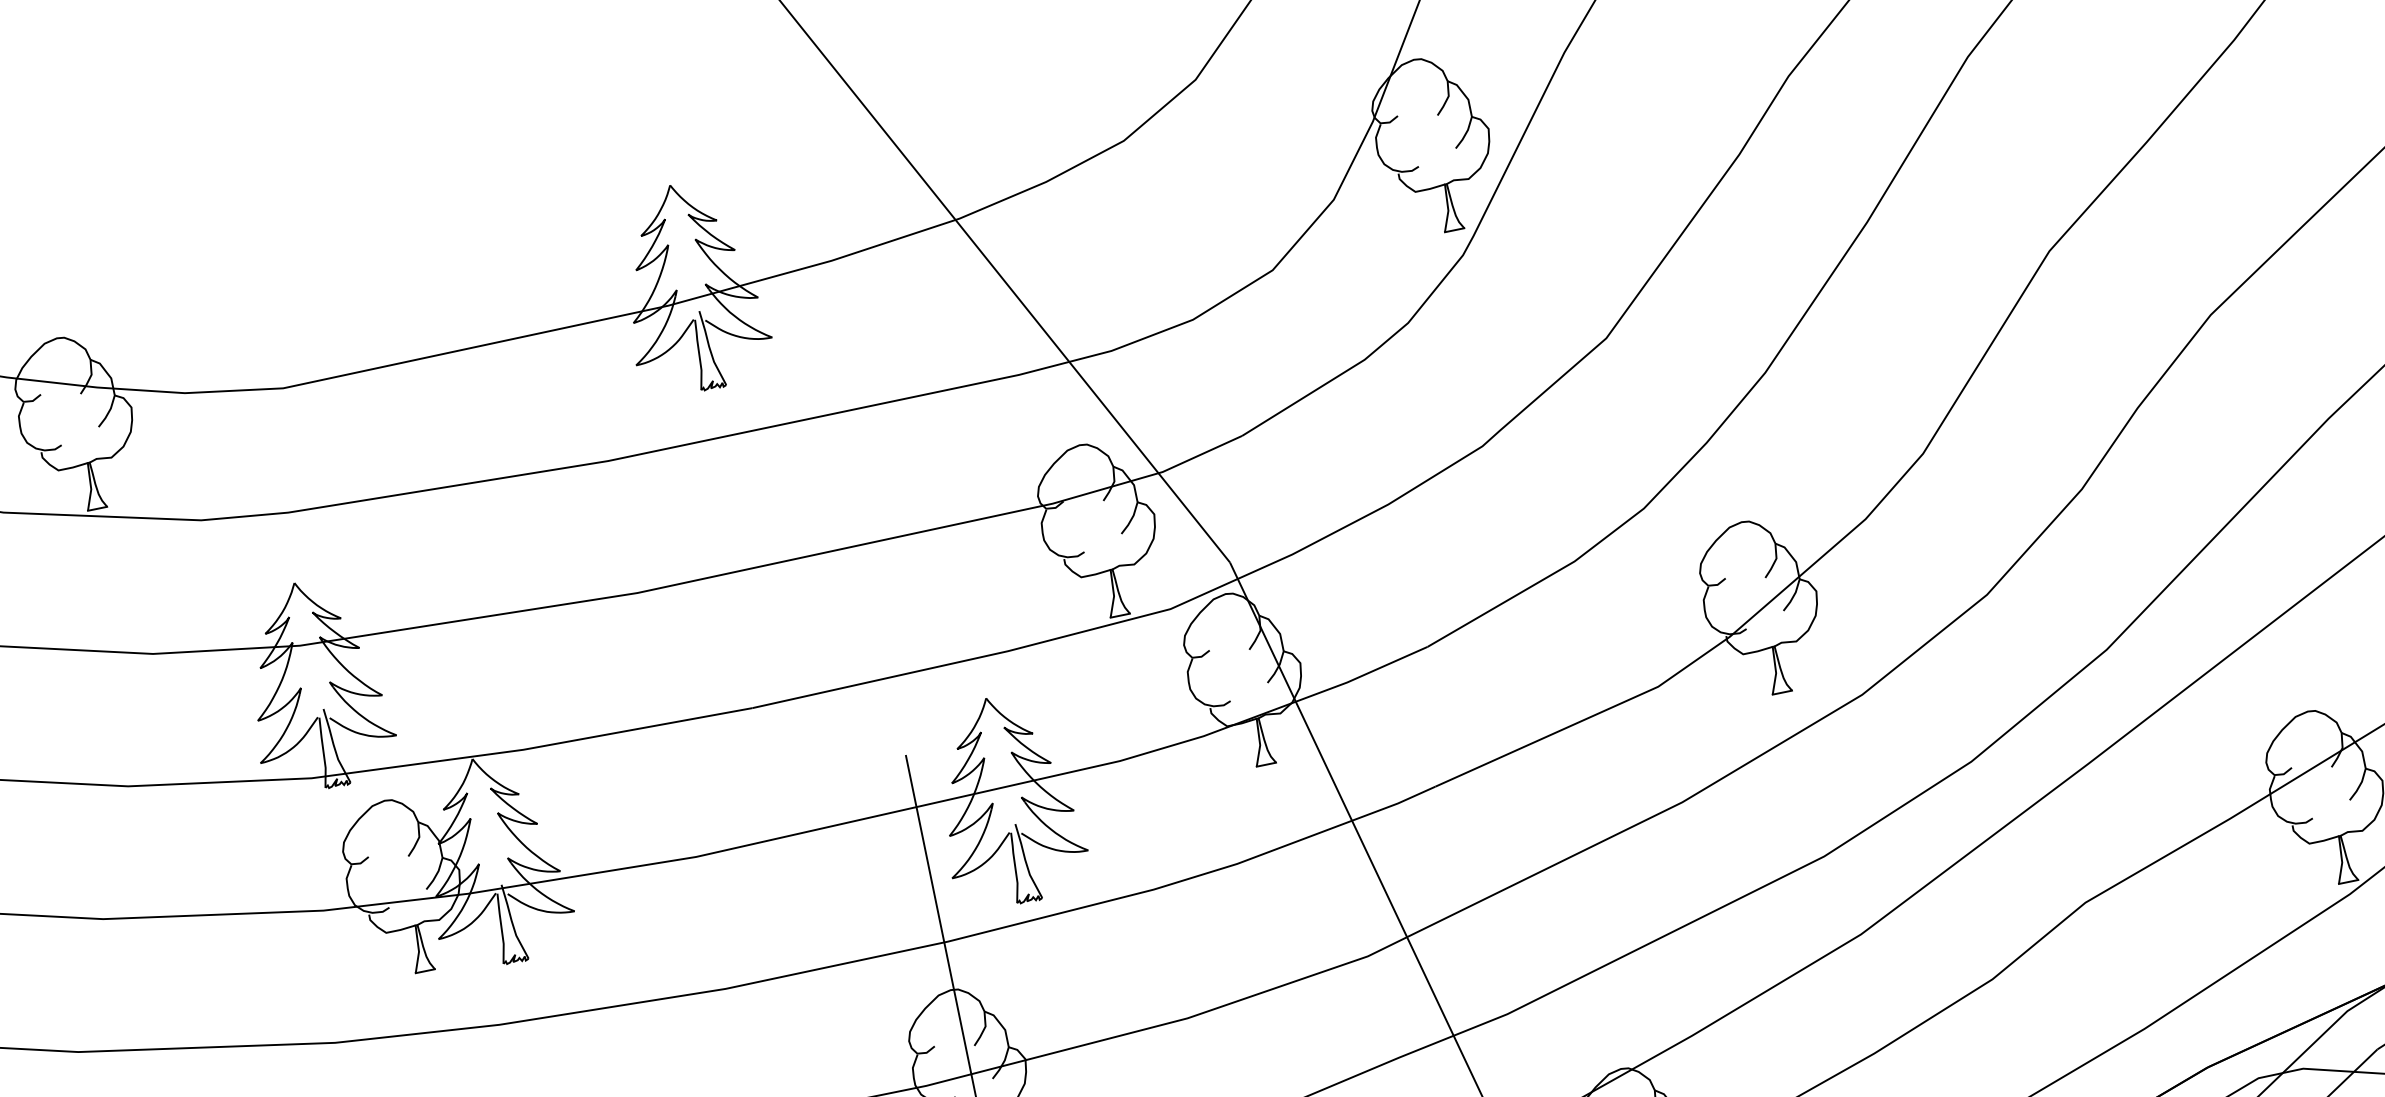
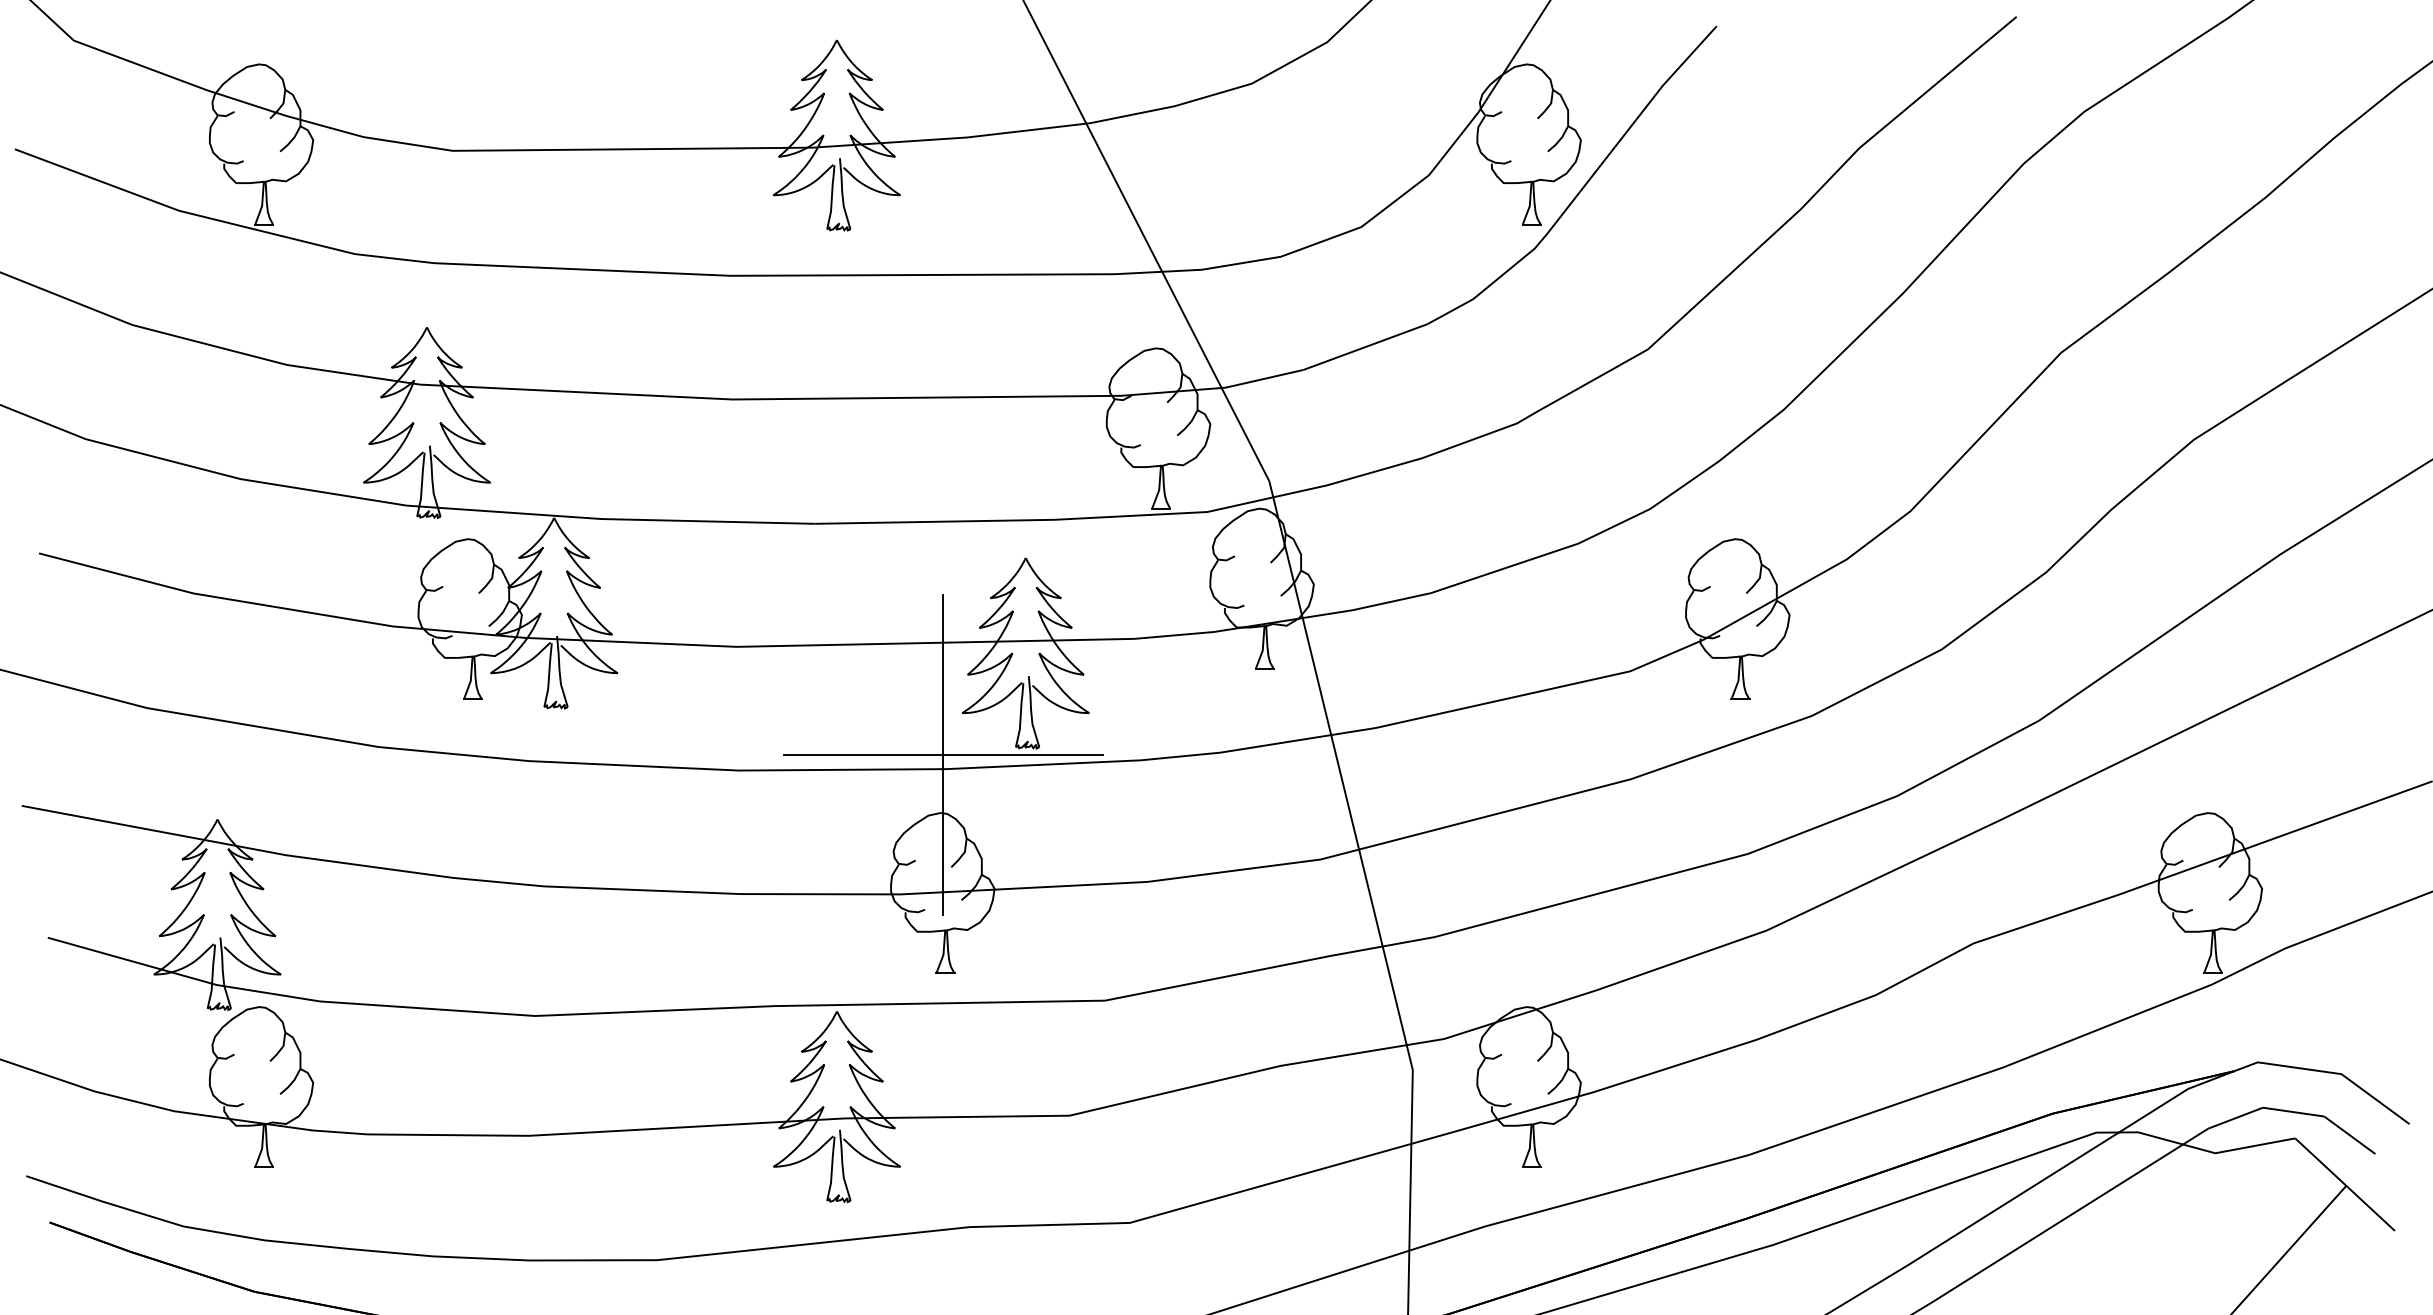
line: (941, 926) -> (943, 754), added

